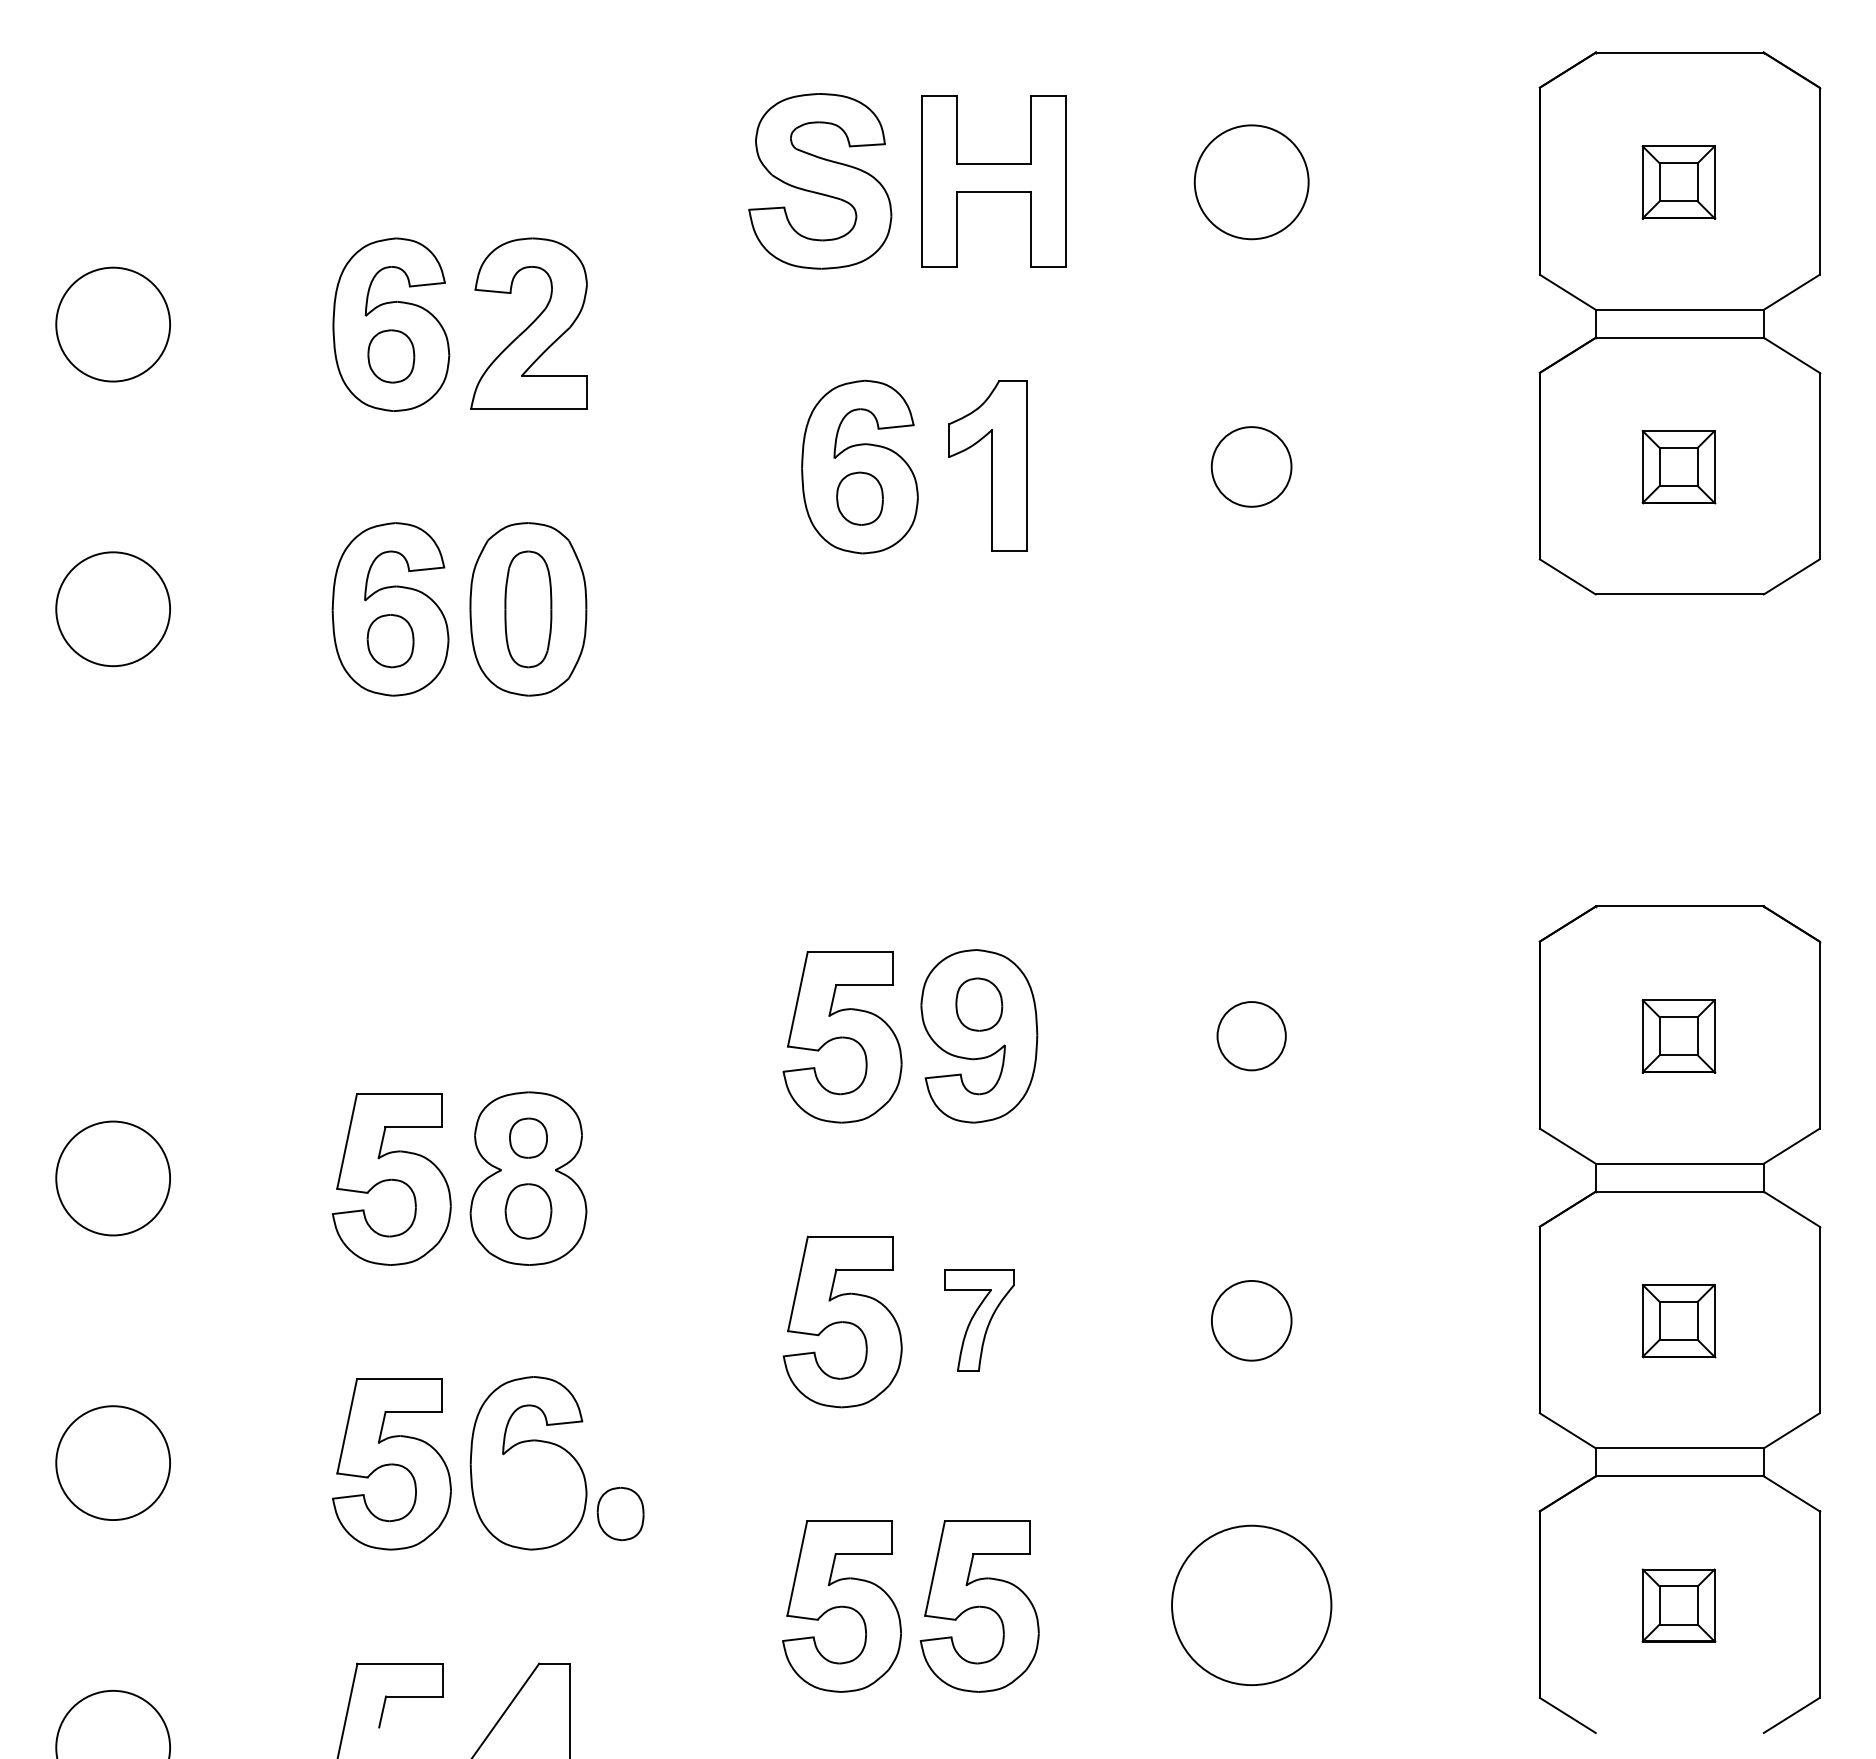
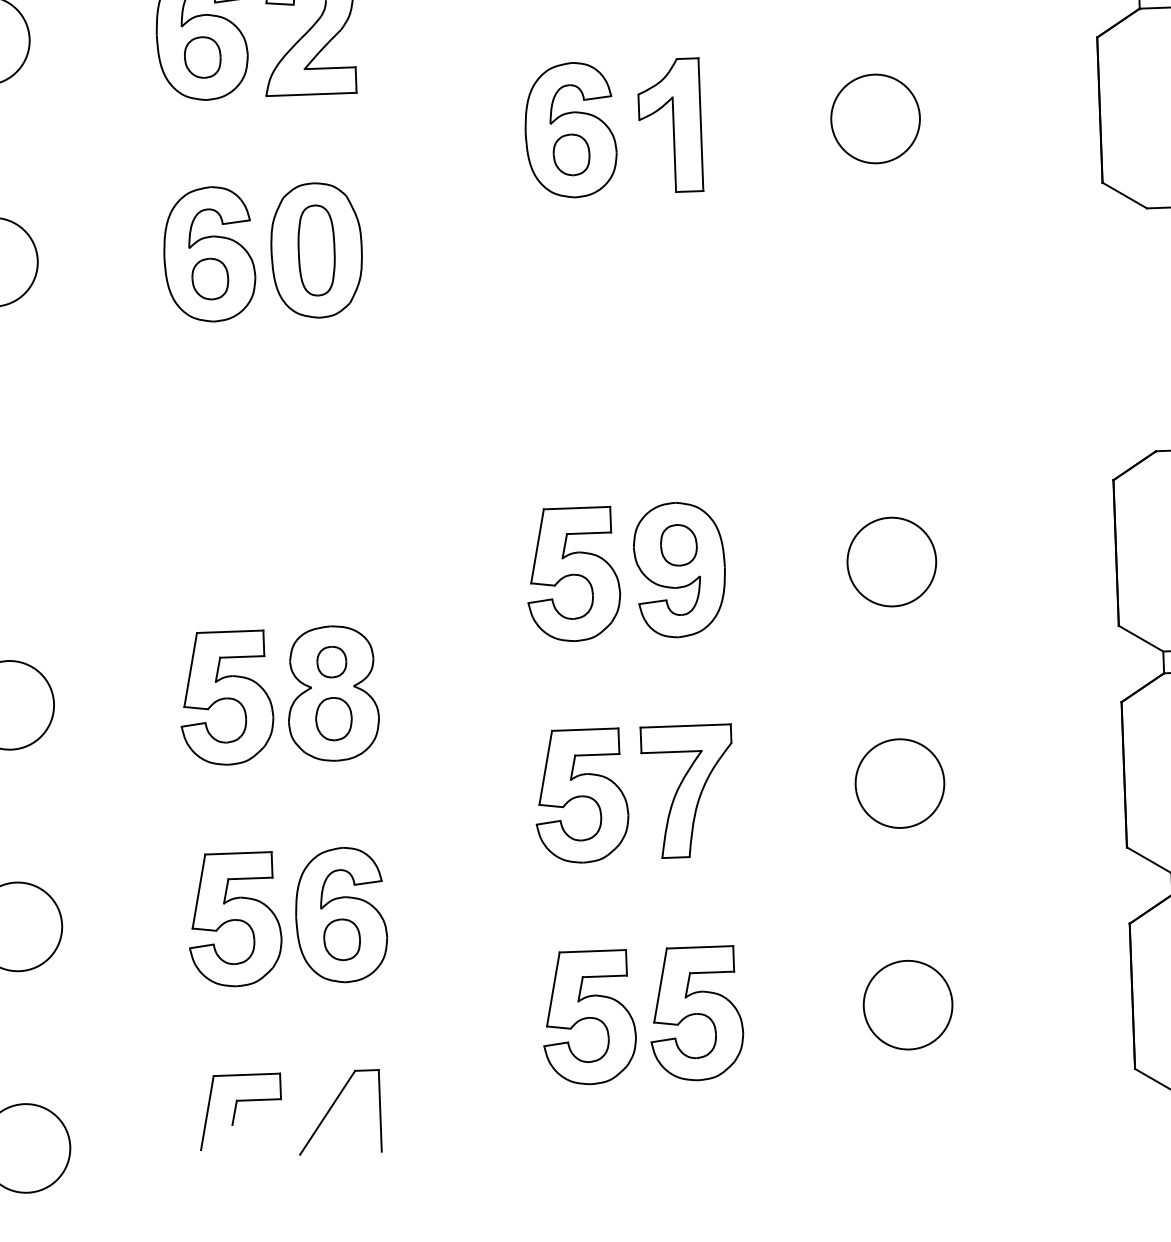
circle: (1251, 466) -> (875, 118), size x1.43
circle: (1251, 1036) -> (891, 562), size x1.67
part: (979, 1320) -> (688, 791), size x1.67
circle: (1251, 1320) -> (899, 783), size x1.43
part: (620, 1513) -> (342, 939), moved
circle: (1251, 1605) -> (907, 1005), size x0.71

